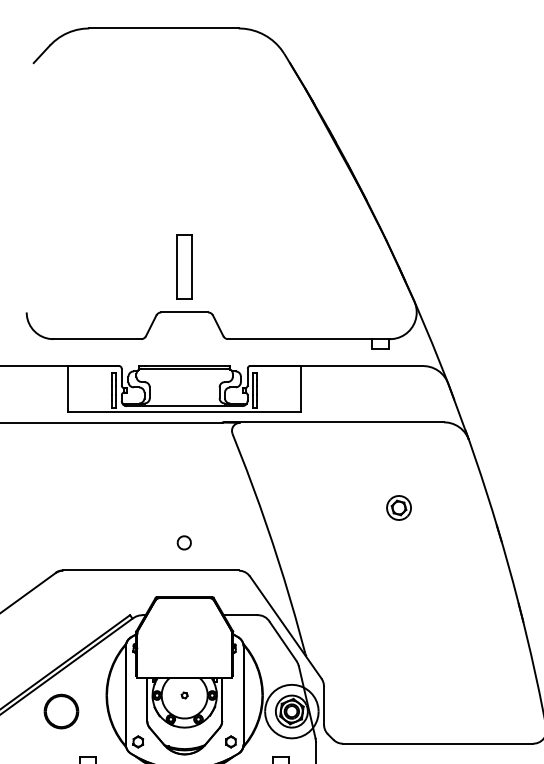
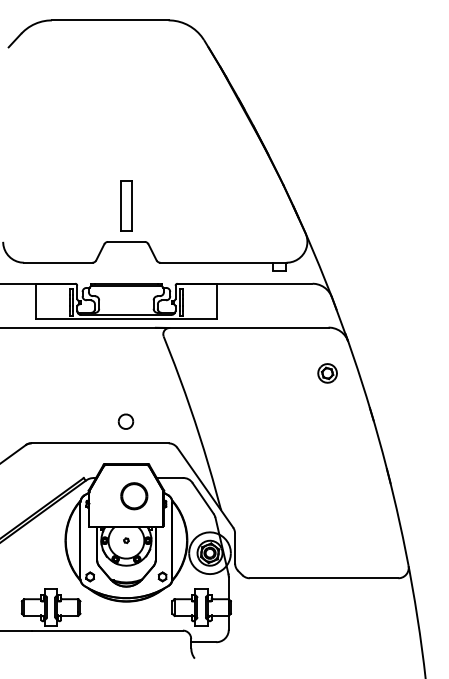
part: (398, 508) -> (327, 373), moved
part: (184, 542) -> (126, 421), size x1.4
part: (61, 711) -> (134, 496), moved

